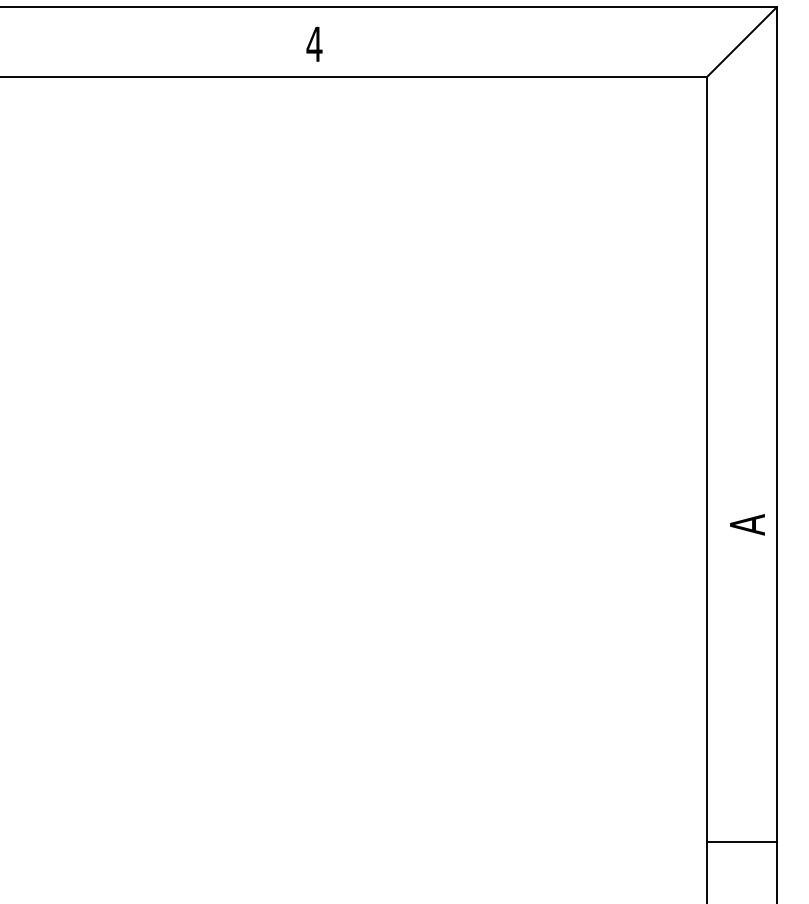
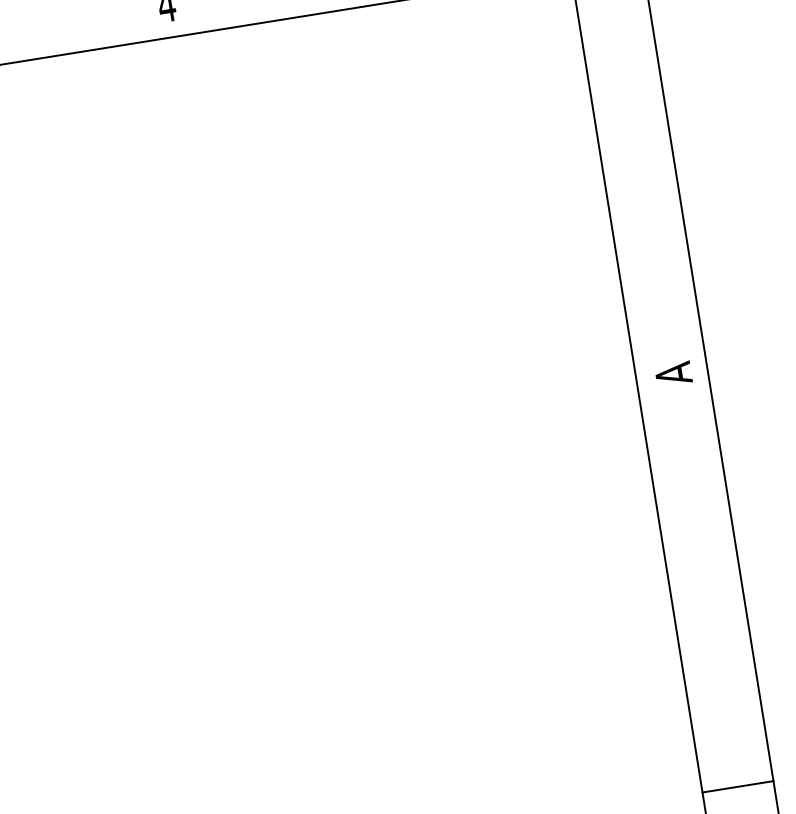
text: (747, 524) -> (673, 373), moved
line: (741, 842) -> (737, 787), moved

